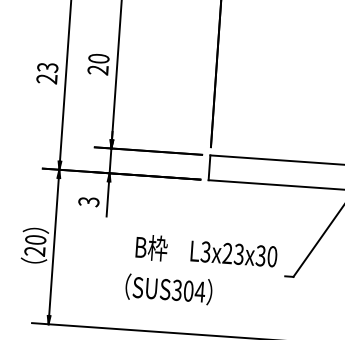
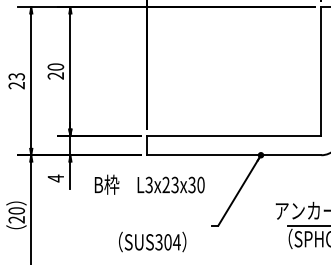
text: (88, 201) -> (55, 178), 3 -> 4
text: (206, 251) -> (149, 184), moved
text: (168, 288) -> (152, 241), moved

